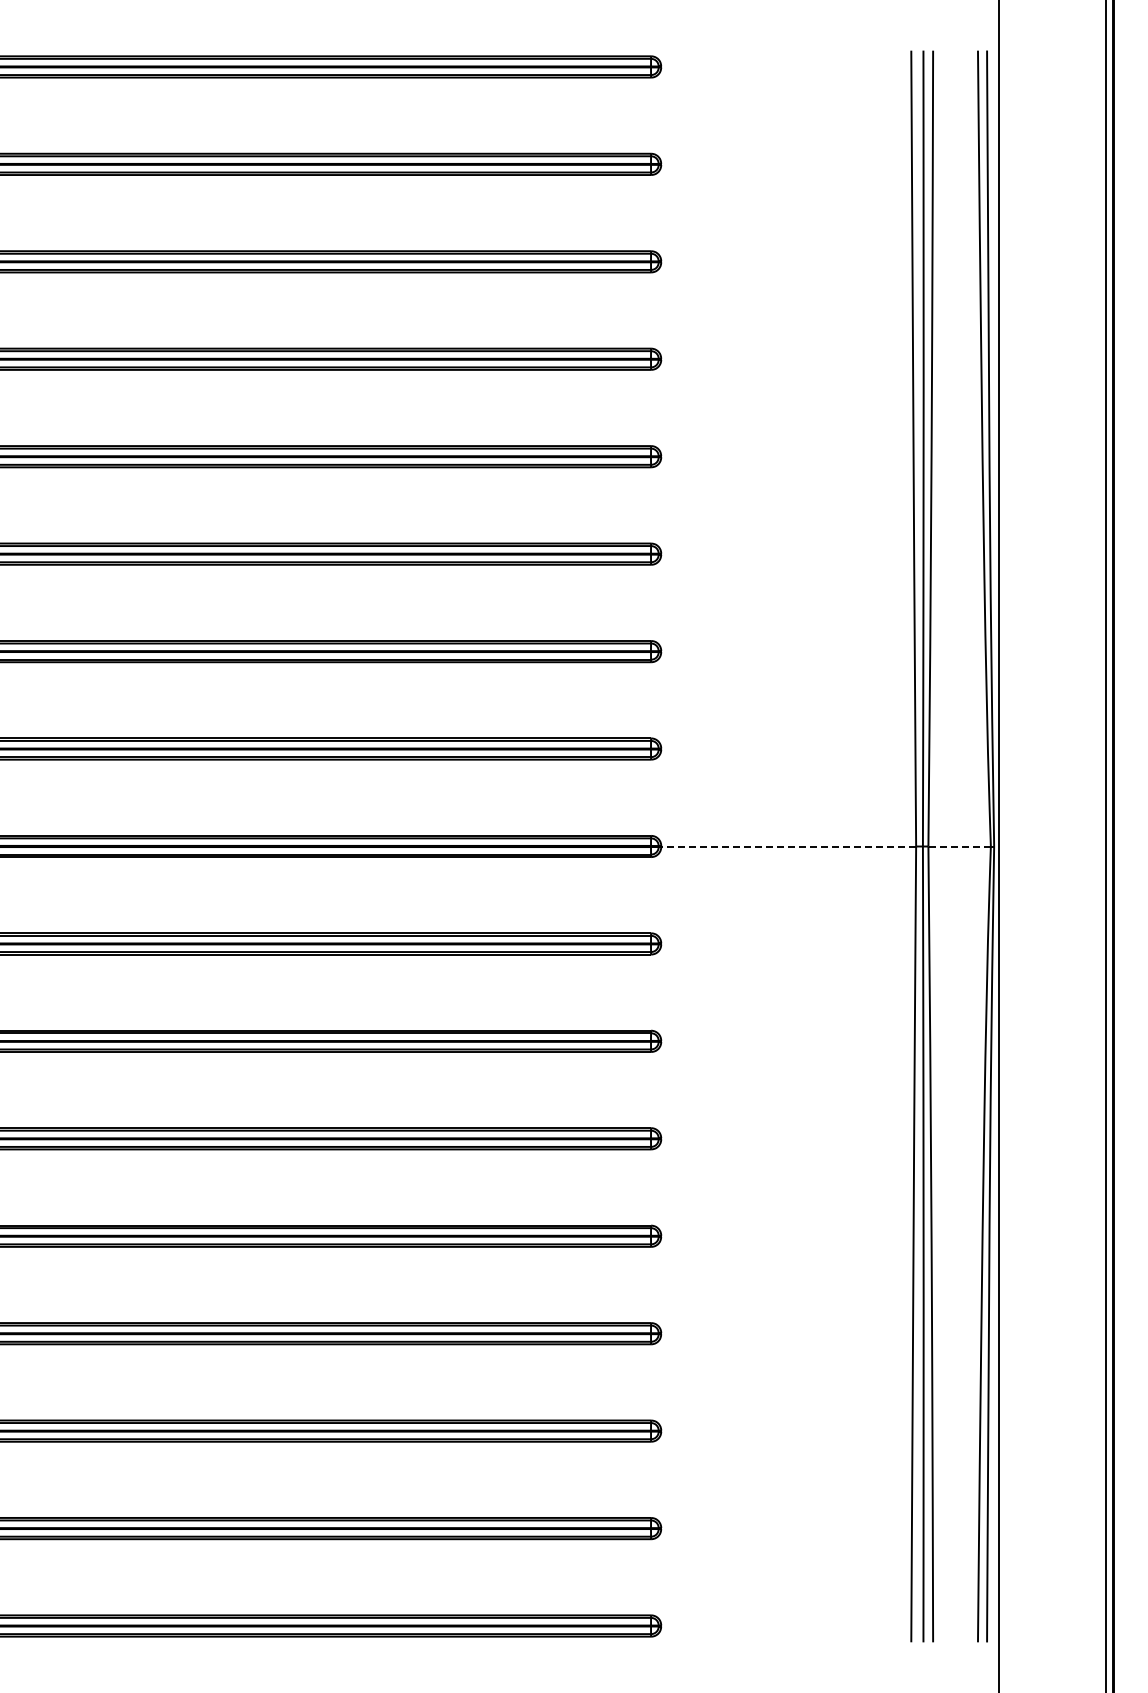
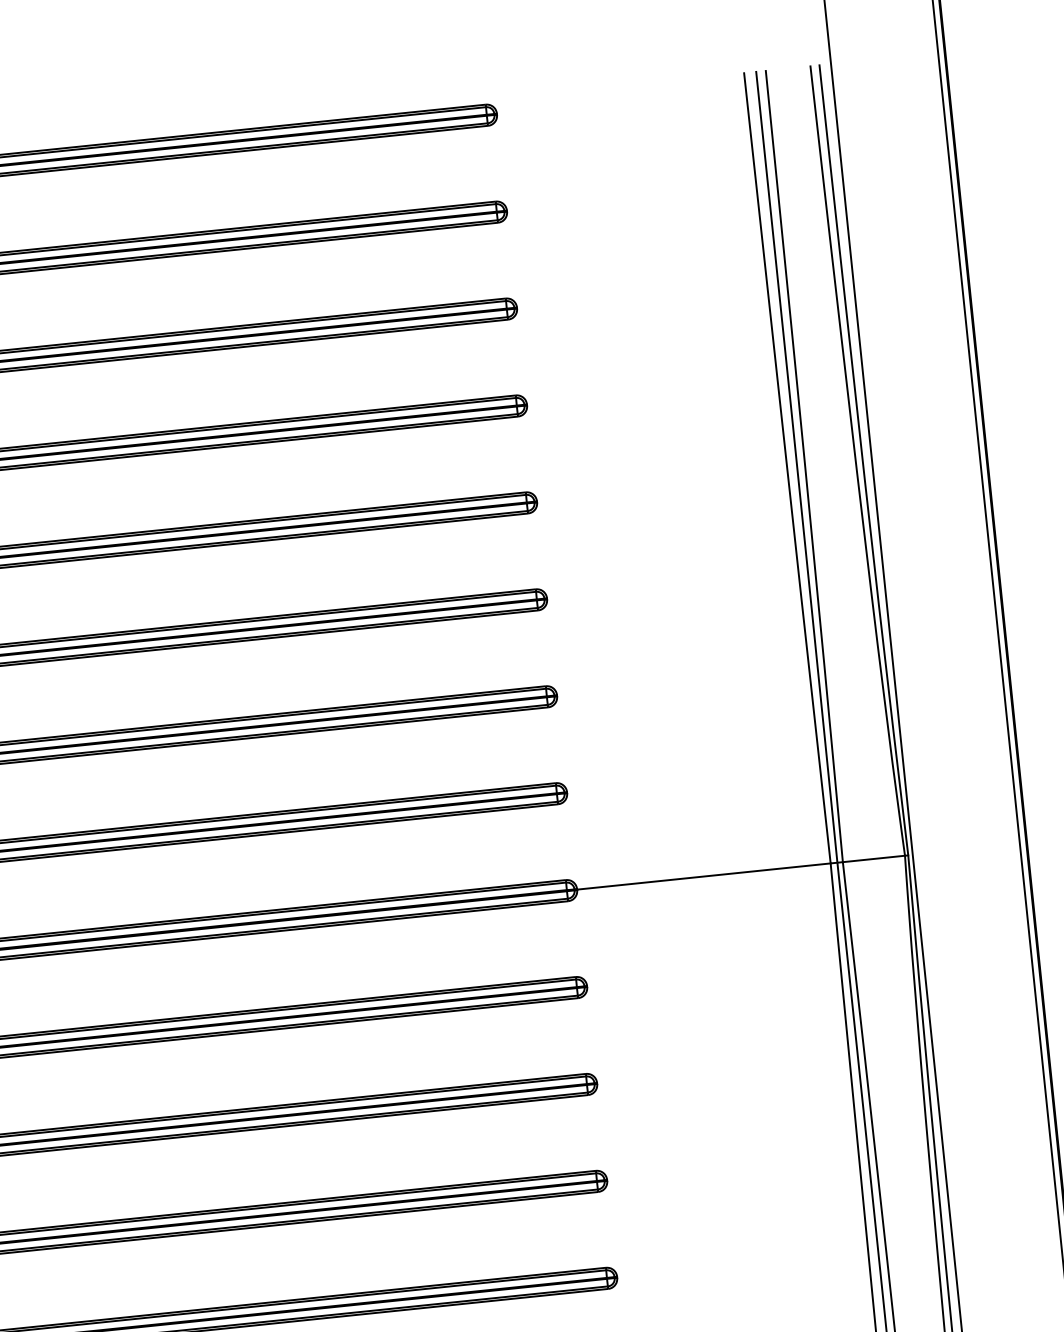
line: (788, 846) -> (703, 876), dashed -> solid
line: (959, 846) -> (873, 858), dashed -> solid

